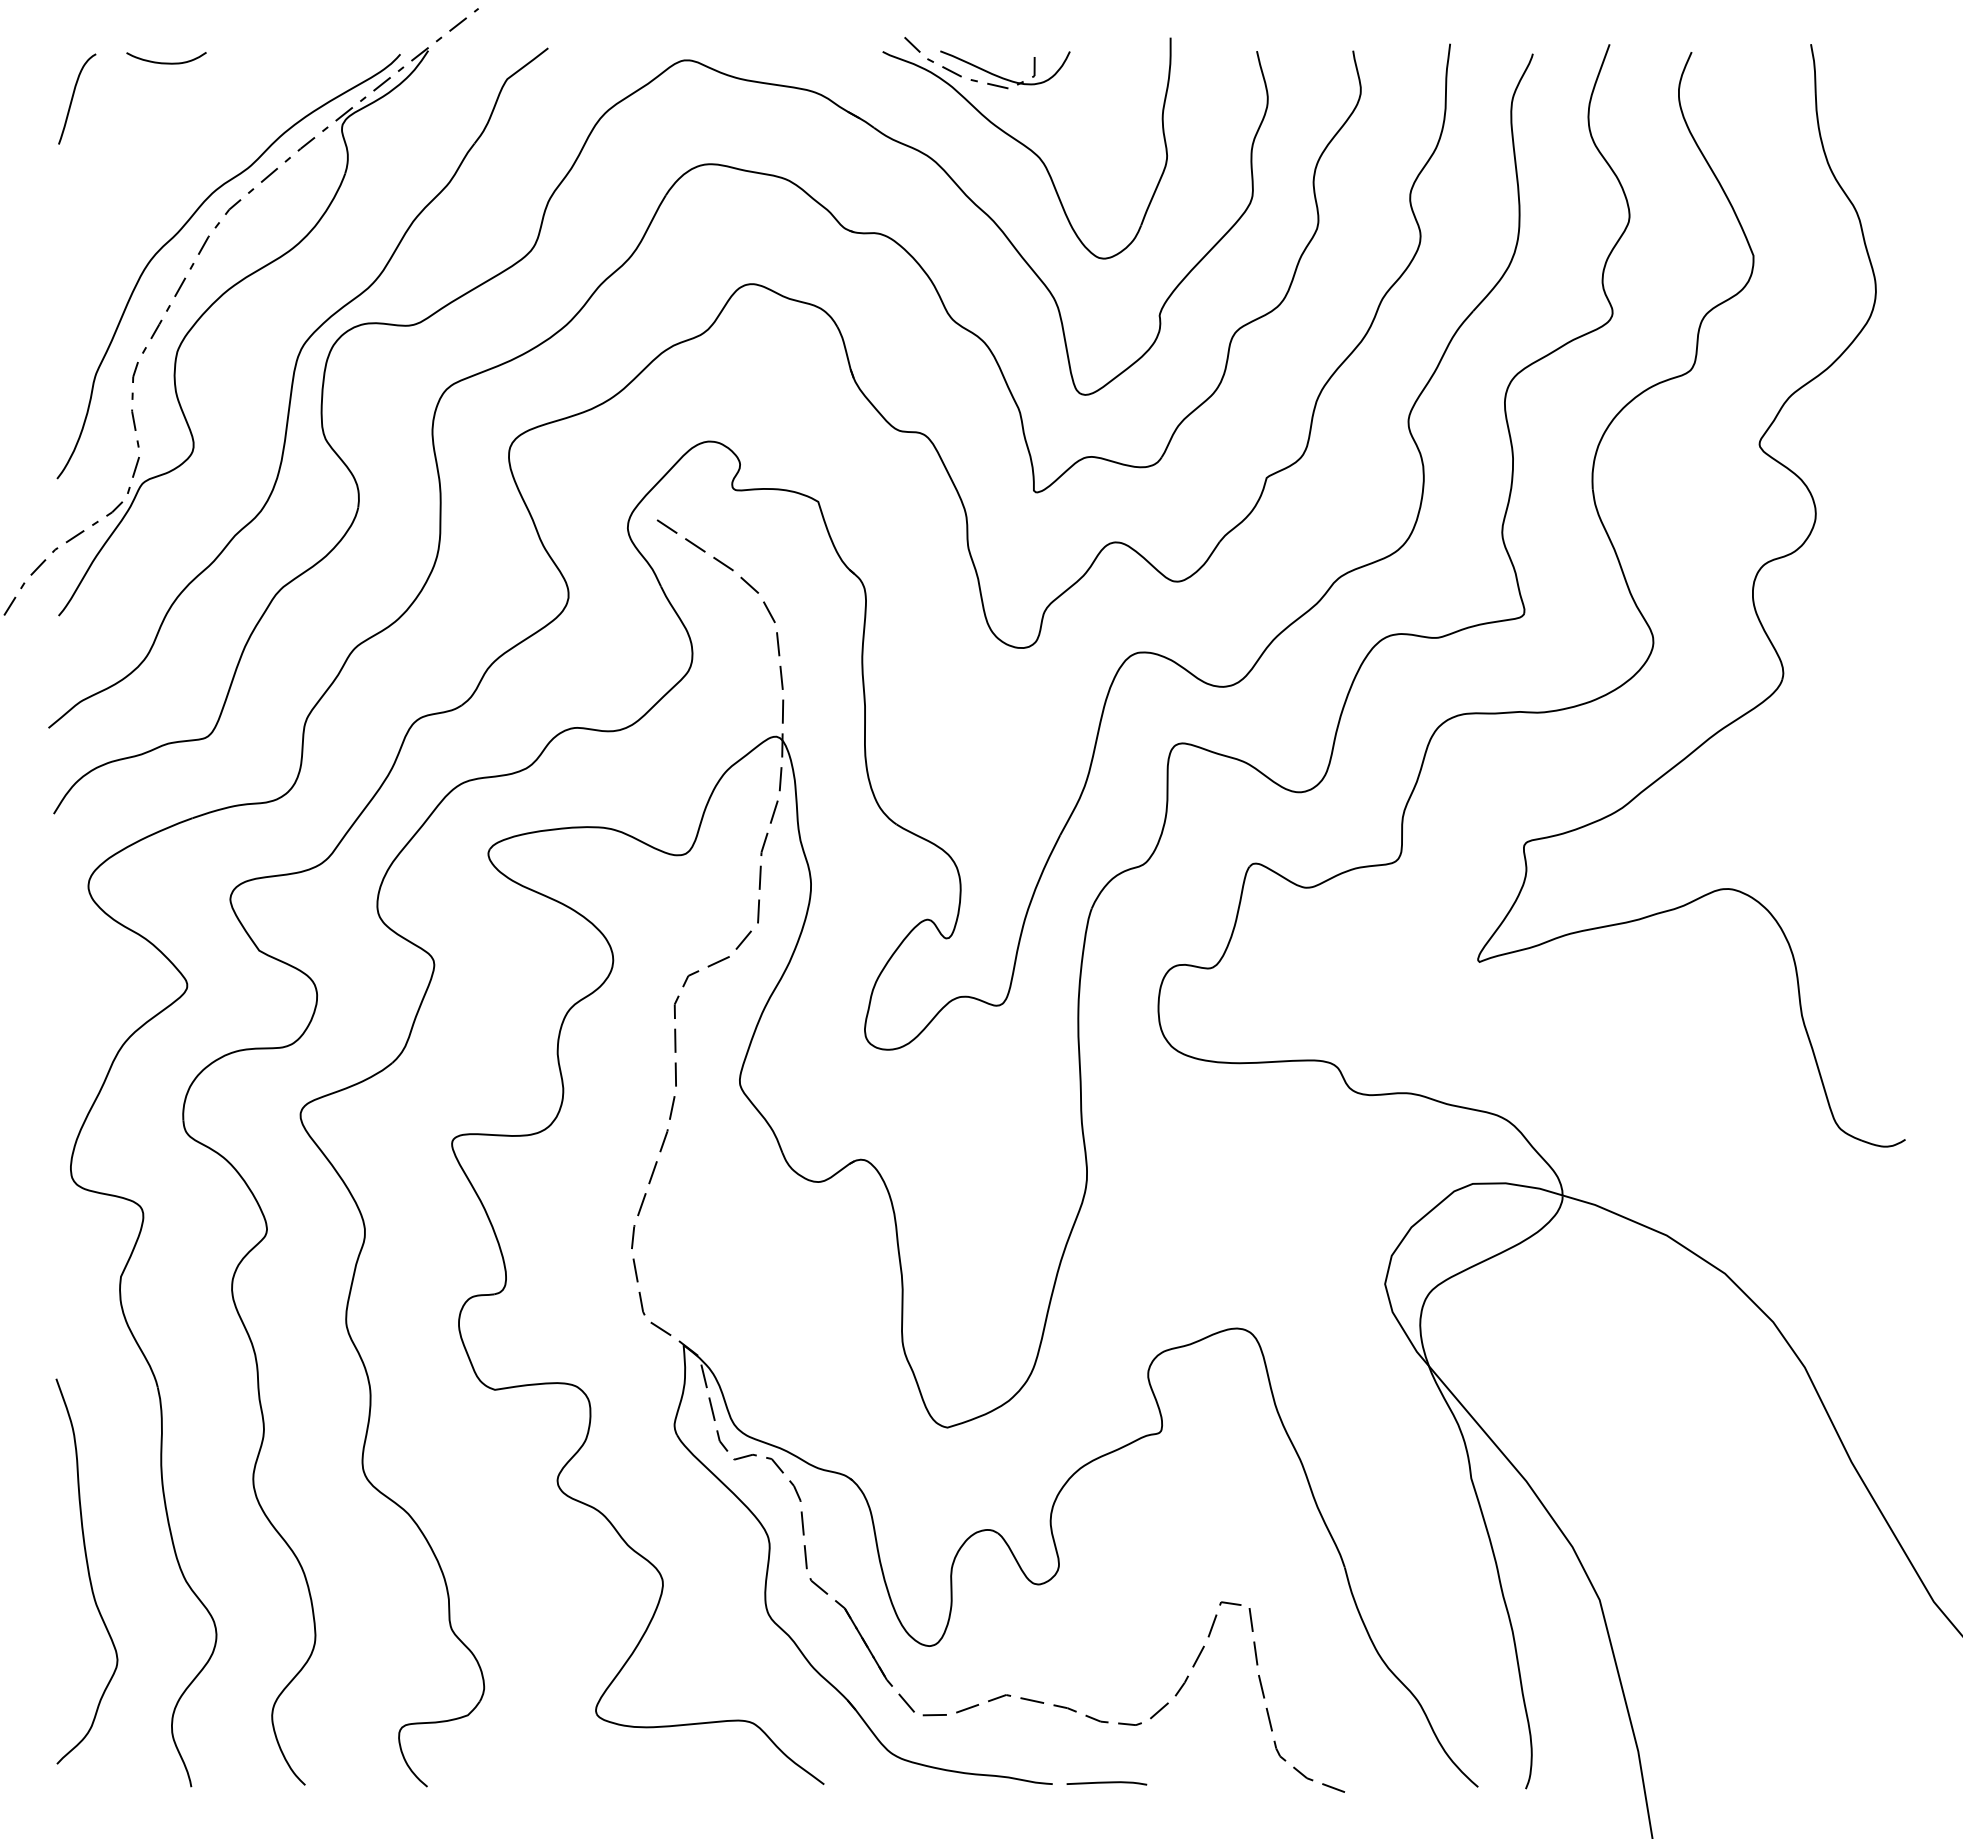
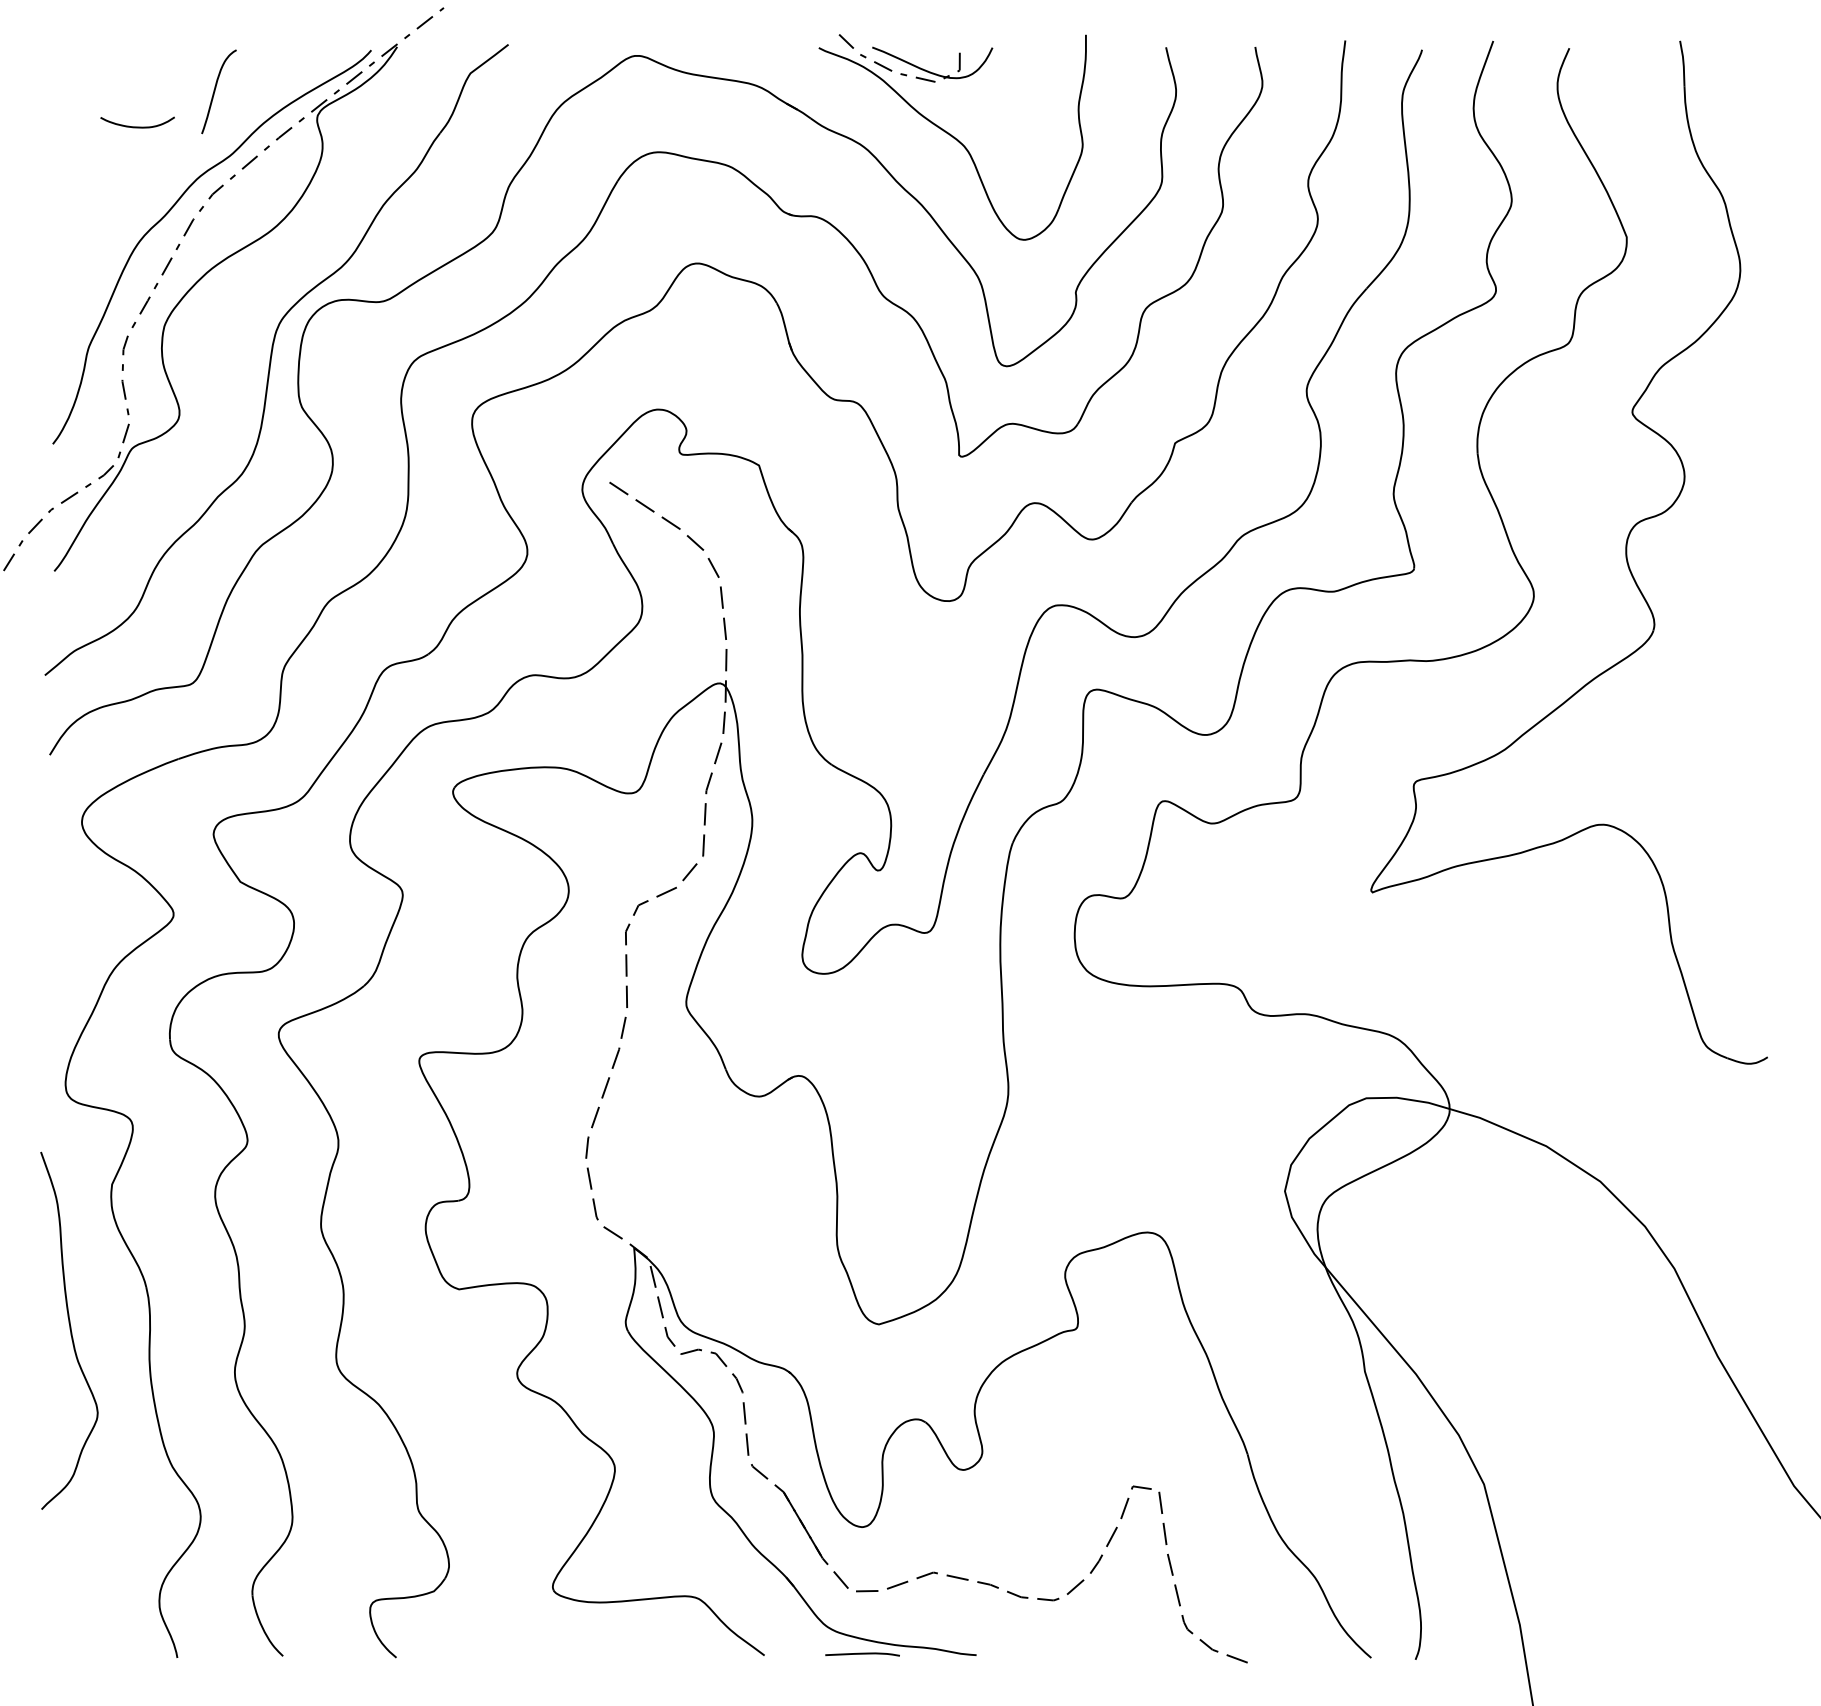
curve: (166, 62) -> (137, 126), moved
curve: (73, 98) -> (215, 91), moved
curve: (87, 1571) -> (69, 1330), moved
curve: (1106, 1783) -> (862, 1654), moved

